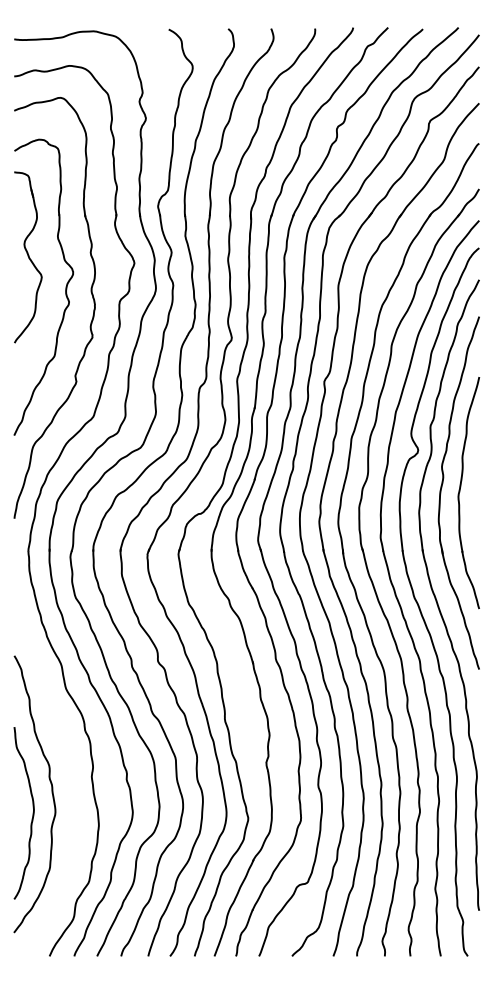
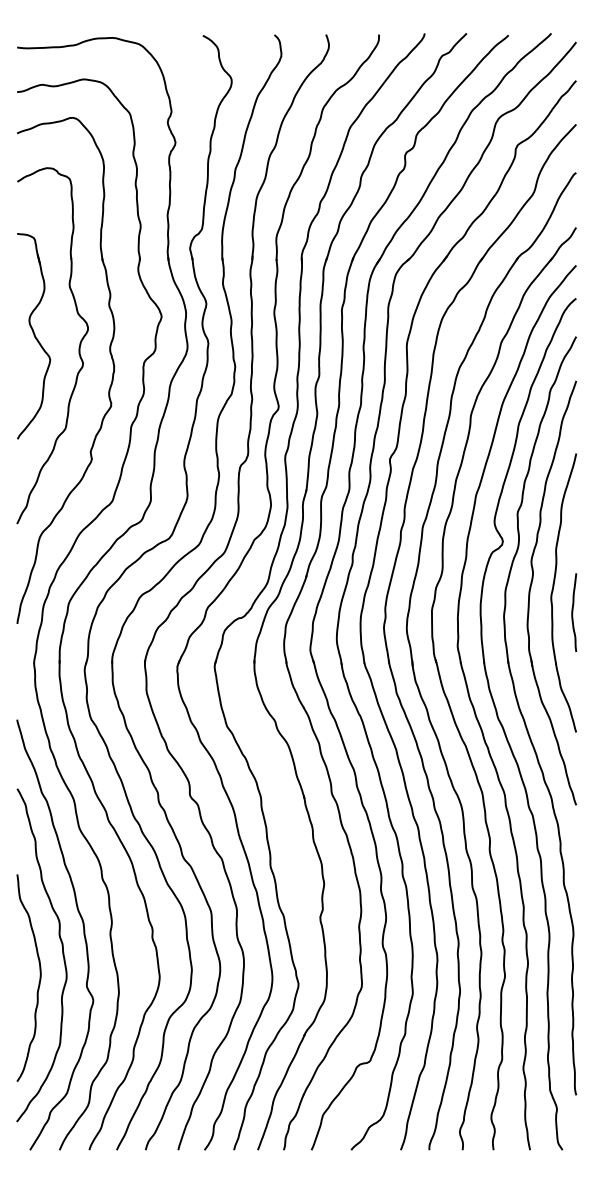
part: (28, 257) -> (34, 336), moved
curve: (476, 508) -> (572, 611), added
curve: (69, 777) -> (83, 935), added

